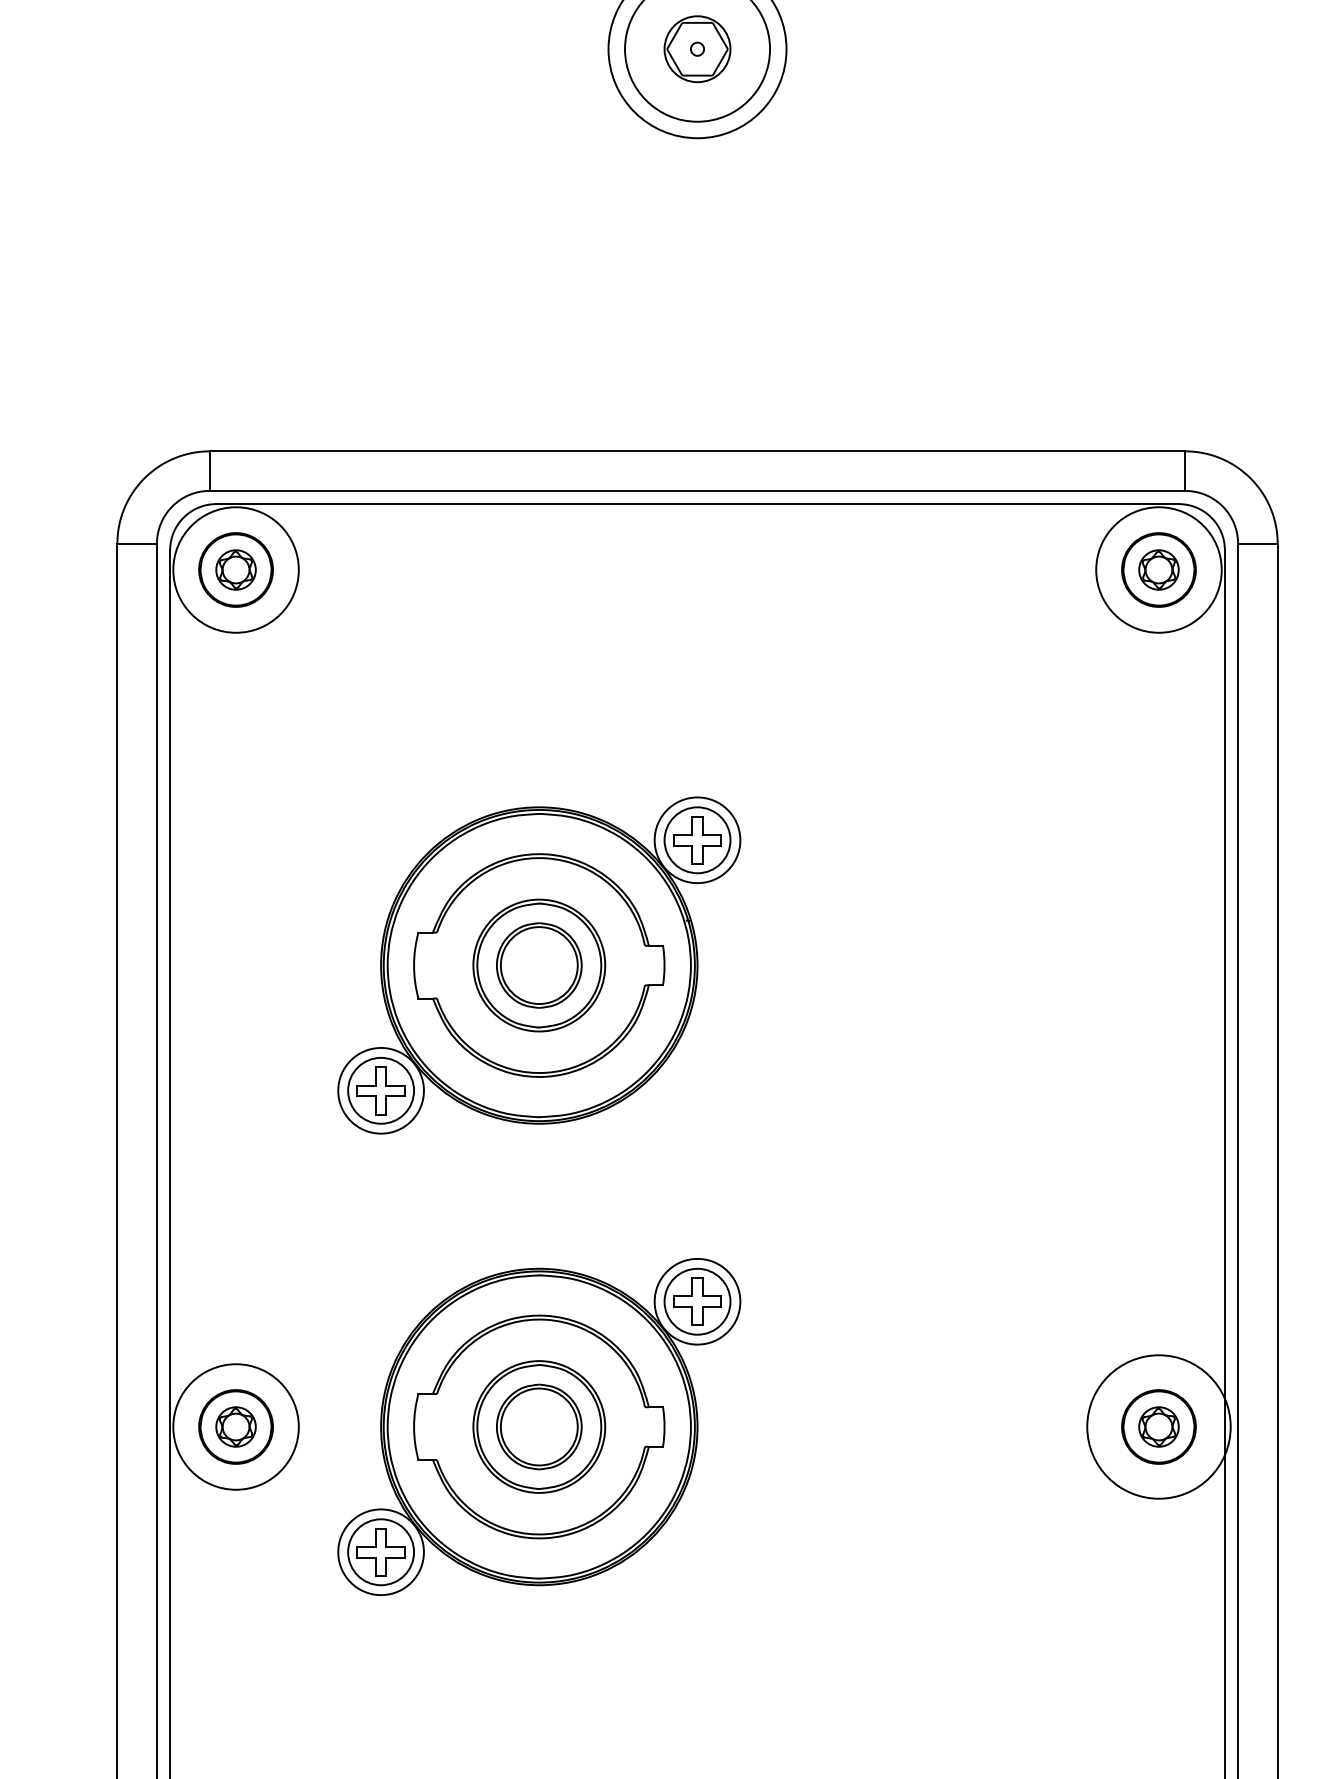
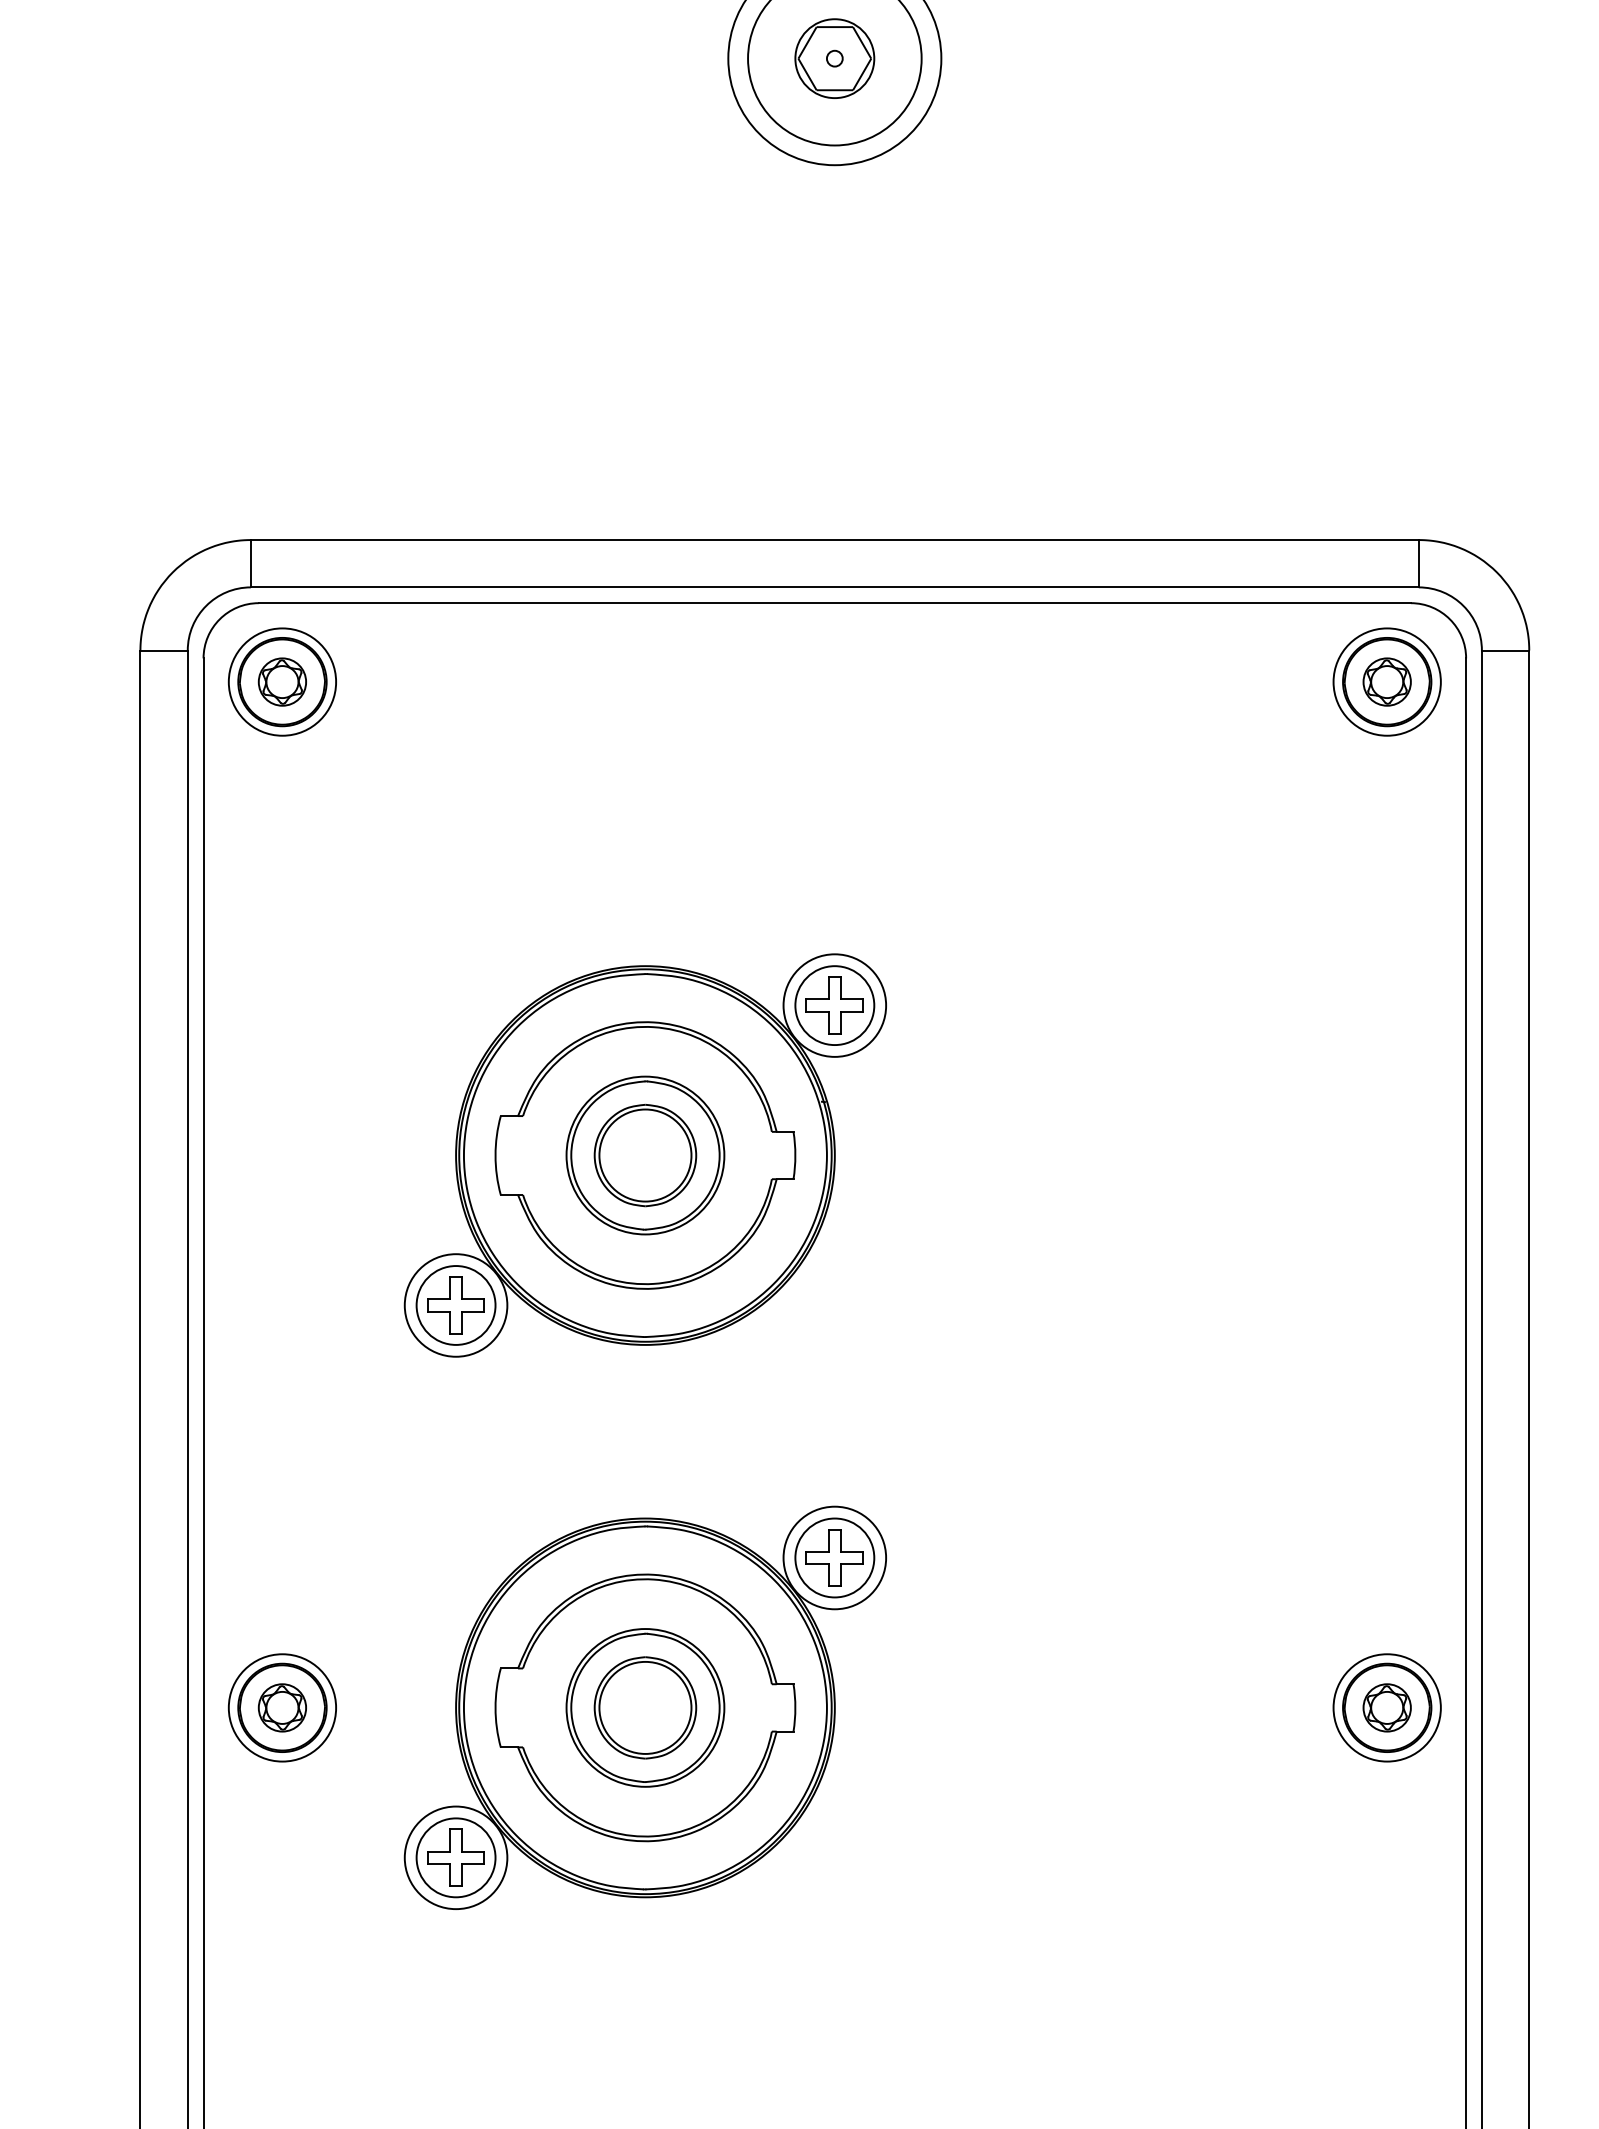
circle: (236, 569) -> (282, 681), size x0.71
circle: (1158, 569) -> (1386, 681), size x0.71
circle: (236, 1426) -> (282, 1707), size x0.71
circle: (1158, 1426) -> (1386, 1707), size x0.62

